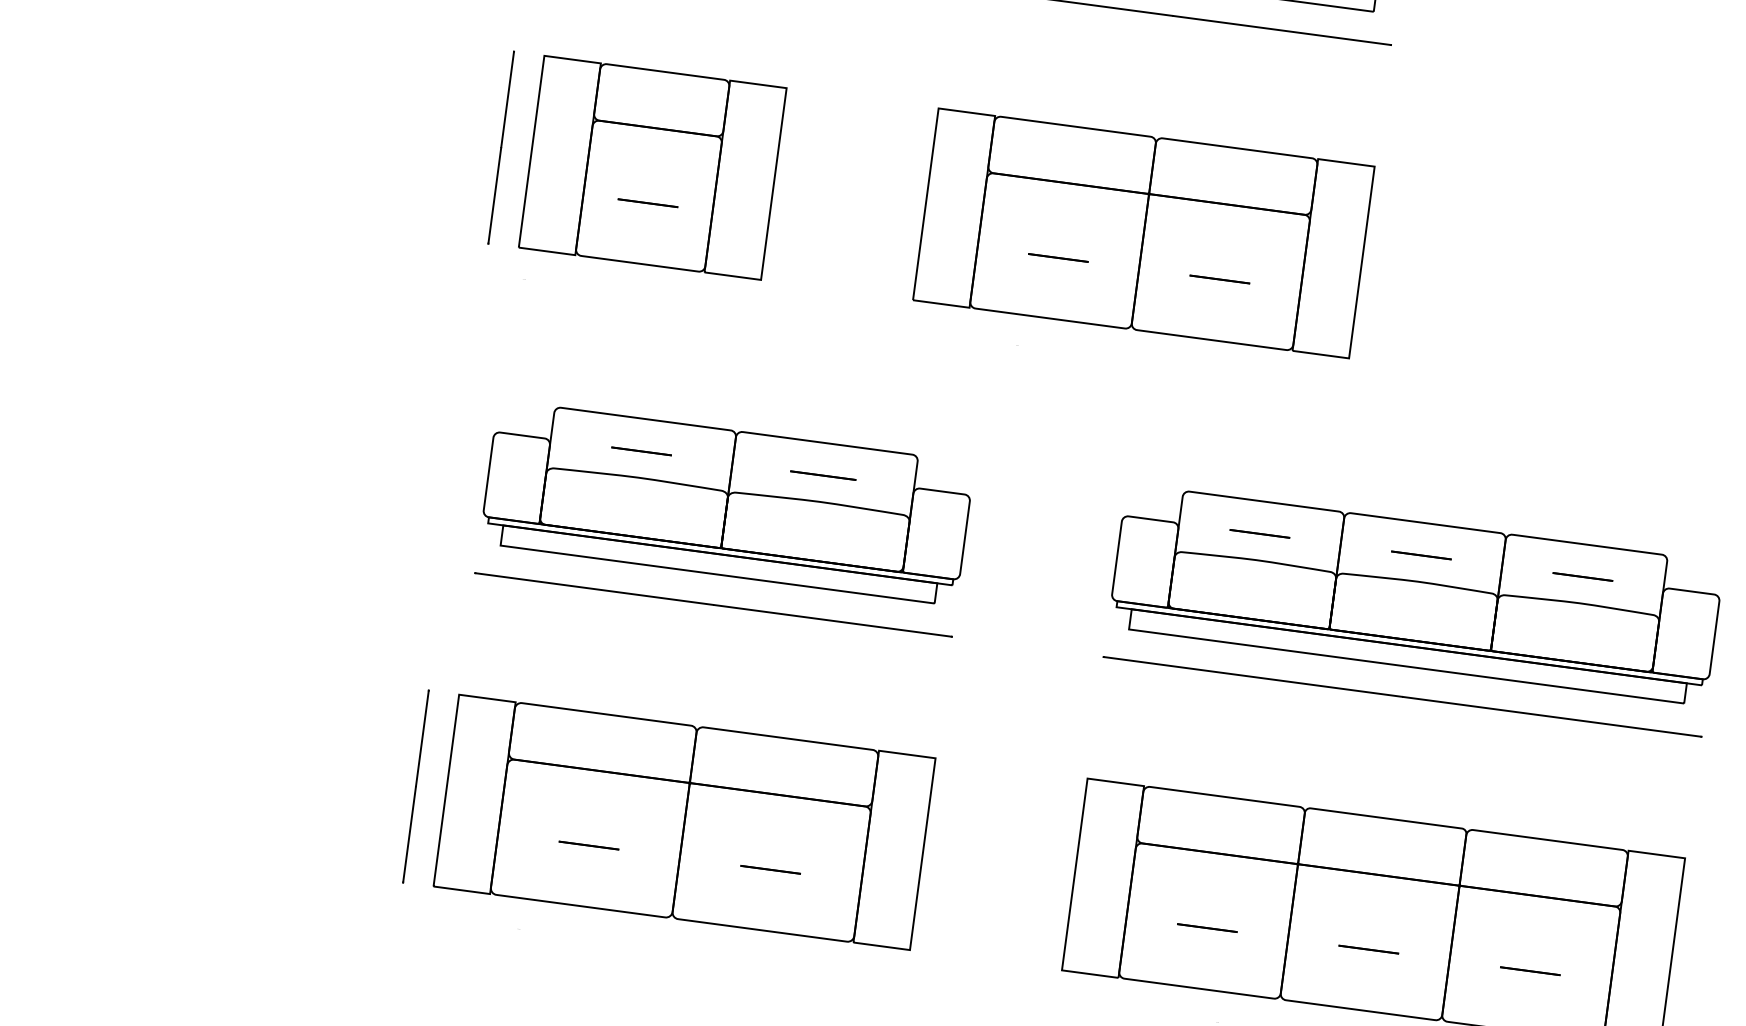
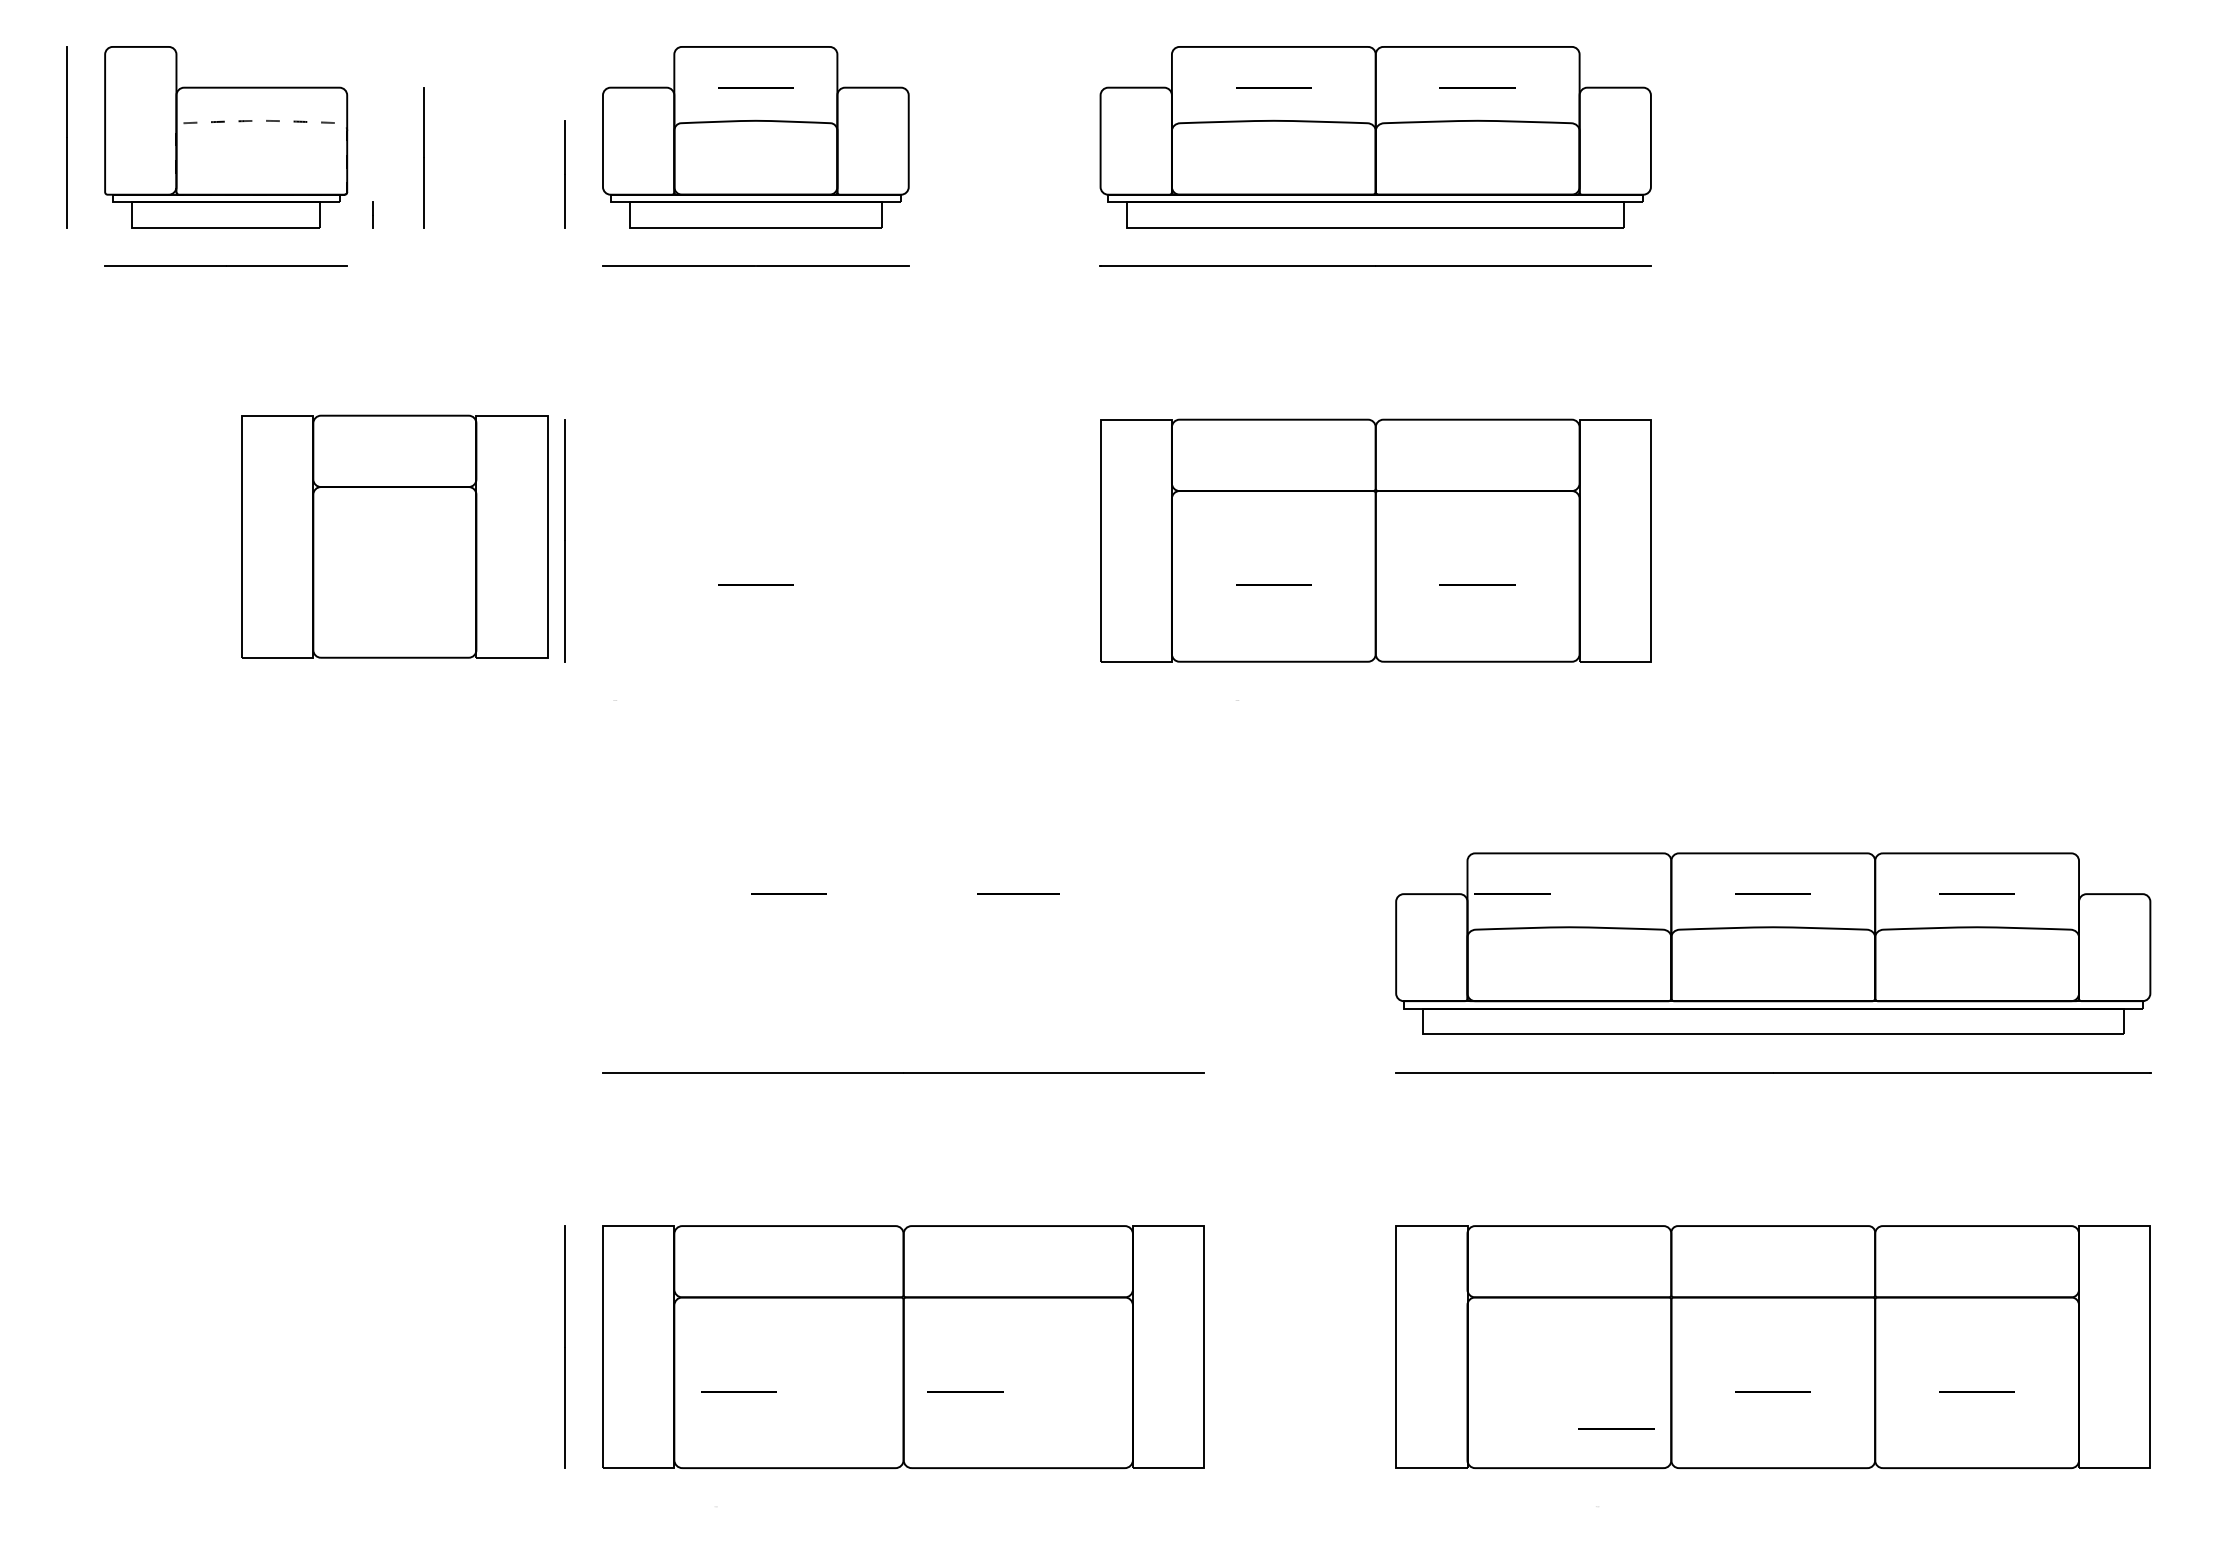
part: (652, 167) -> (394, 536), moved
part: (727, 502) -> (903, 943), removed
line: (1260, 533) -> (1512, 893), moved
line: (588, 845) -> (738, 1391), moved
line: (770, 869) -> (965, 1391), moved
line: (1207, 927) -> (1616, 1428), moved

